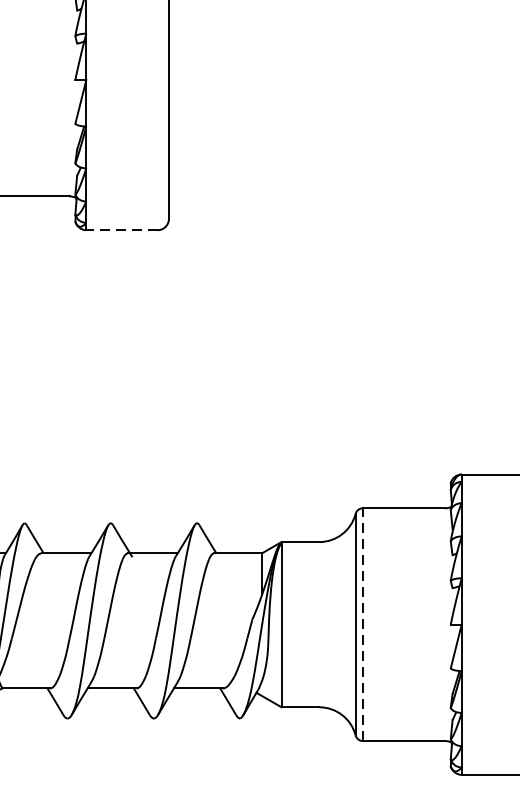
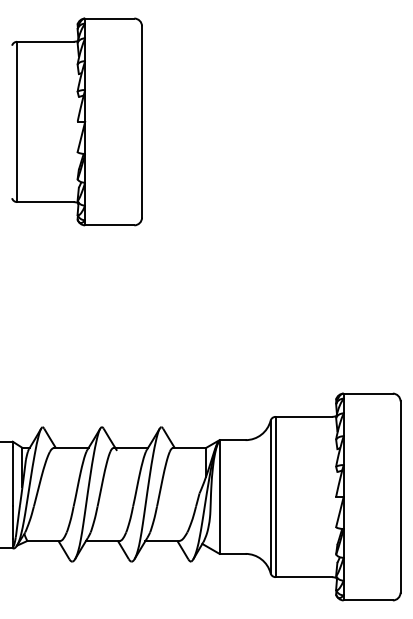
line: (121, 230) -> (109, 225), dashed -> solid
line: (362, 623) -> (275, 496), dashed -> solid

